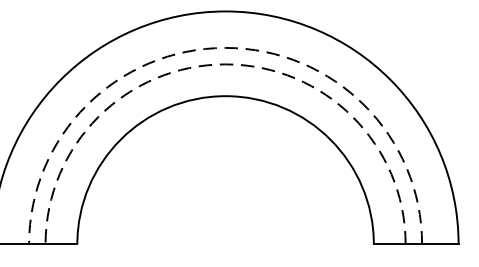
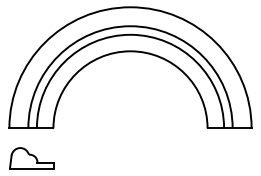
arc: (225, 48) -> (130, 26), dashed -> solid
arc: (225, 63) -> (130, 34), dashed -> solid

